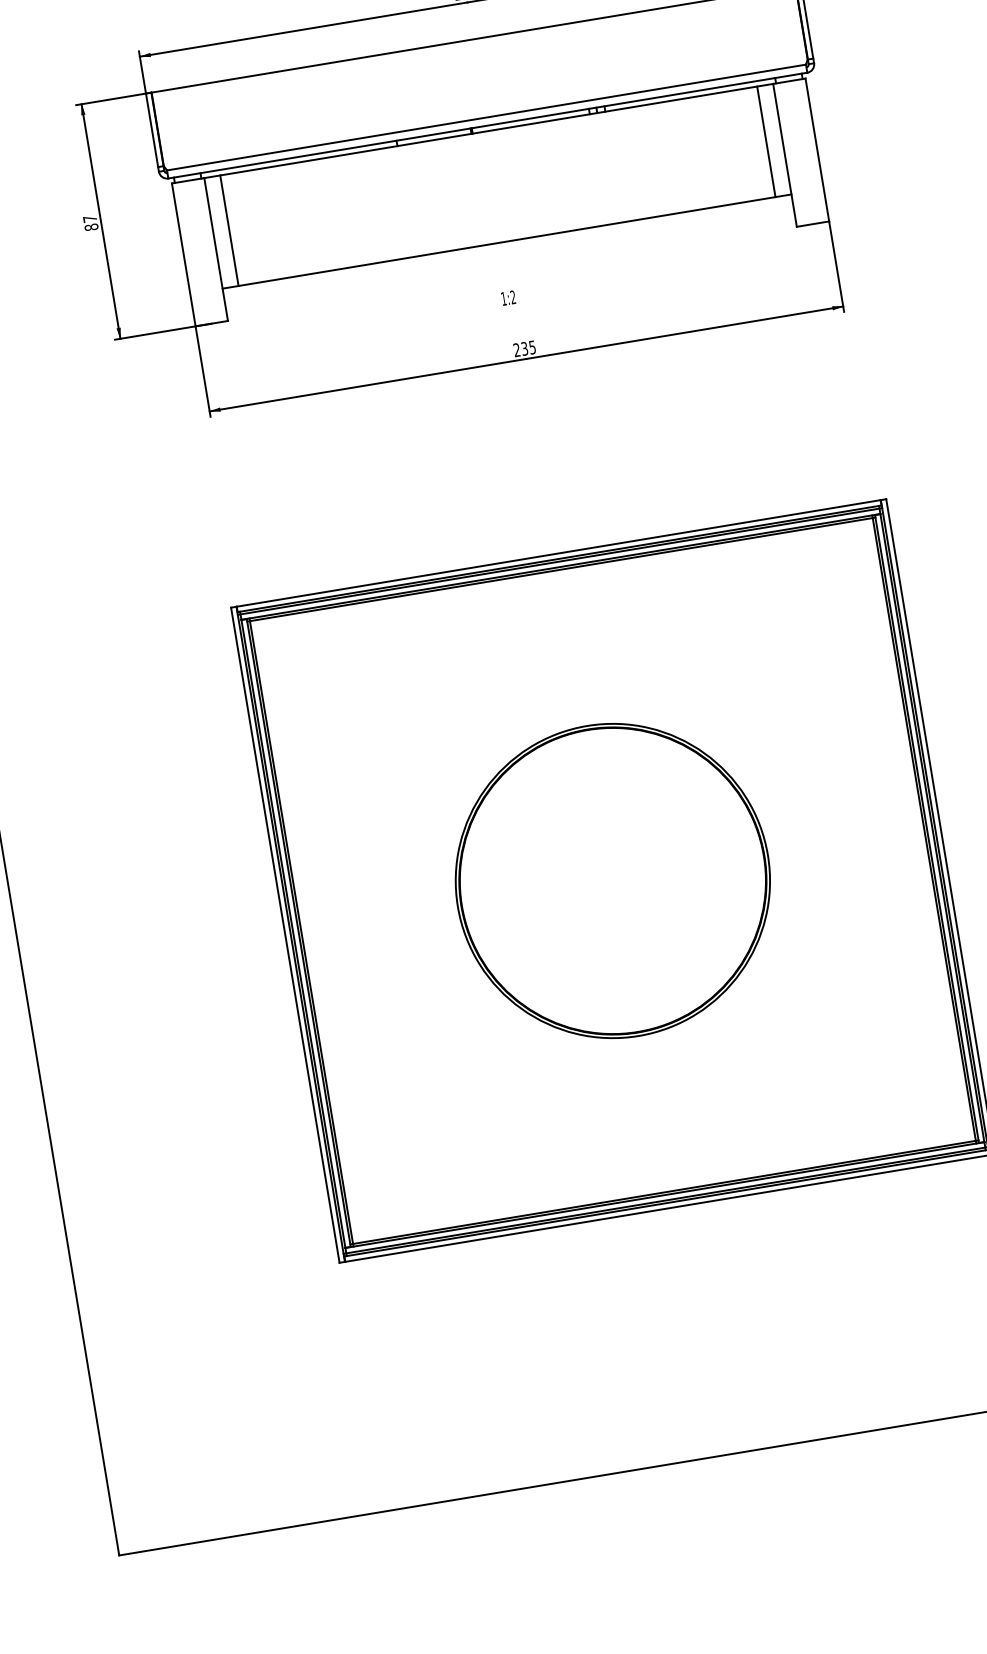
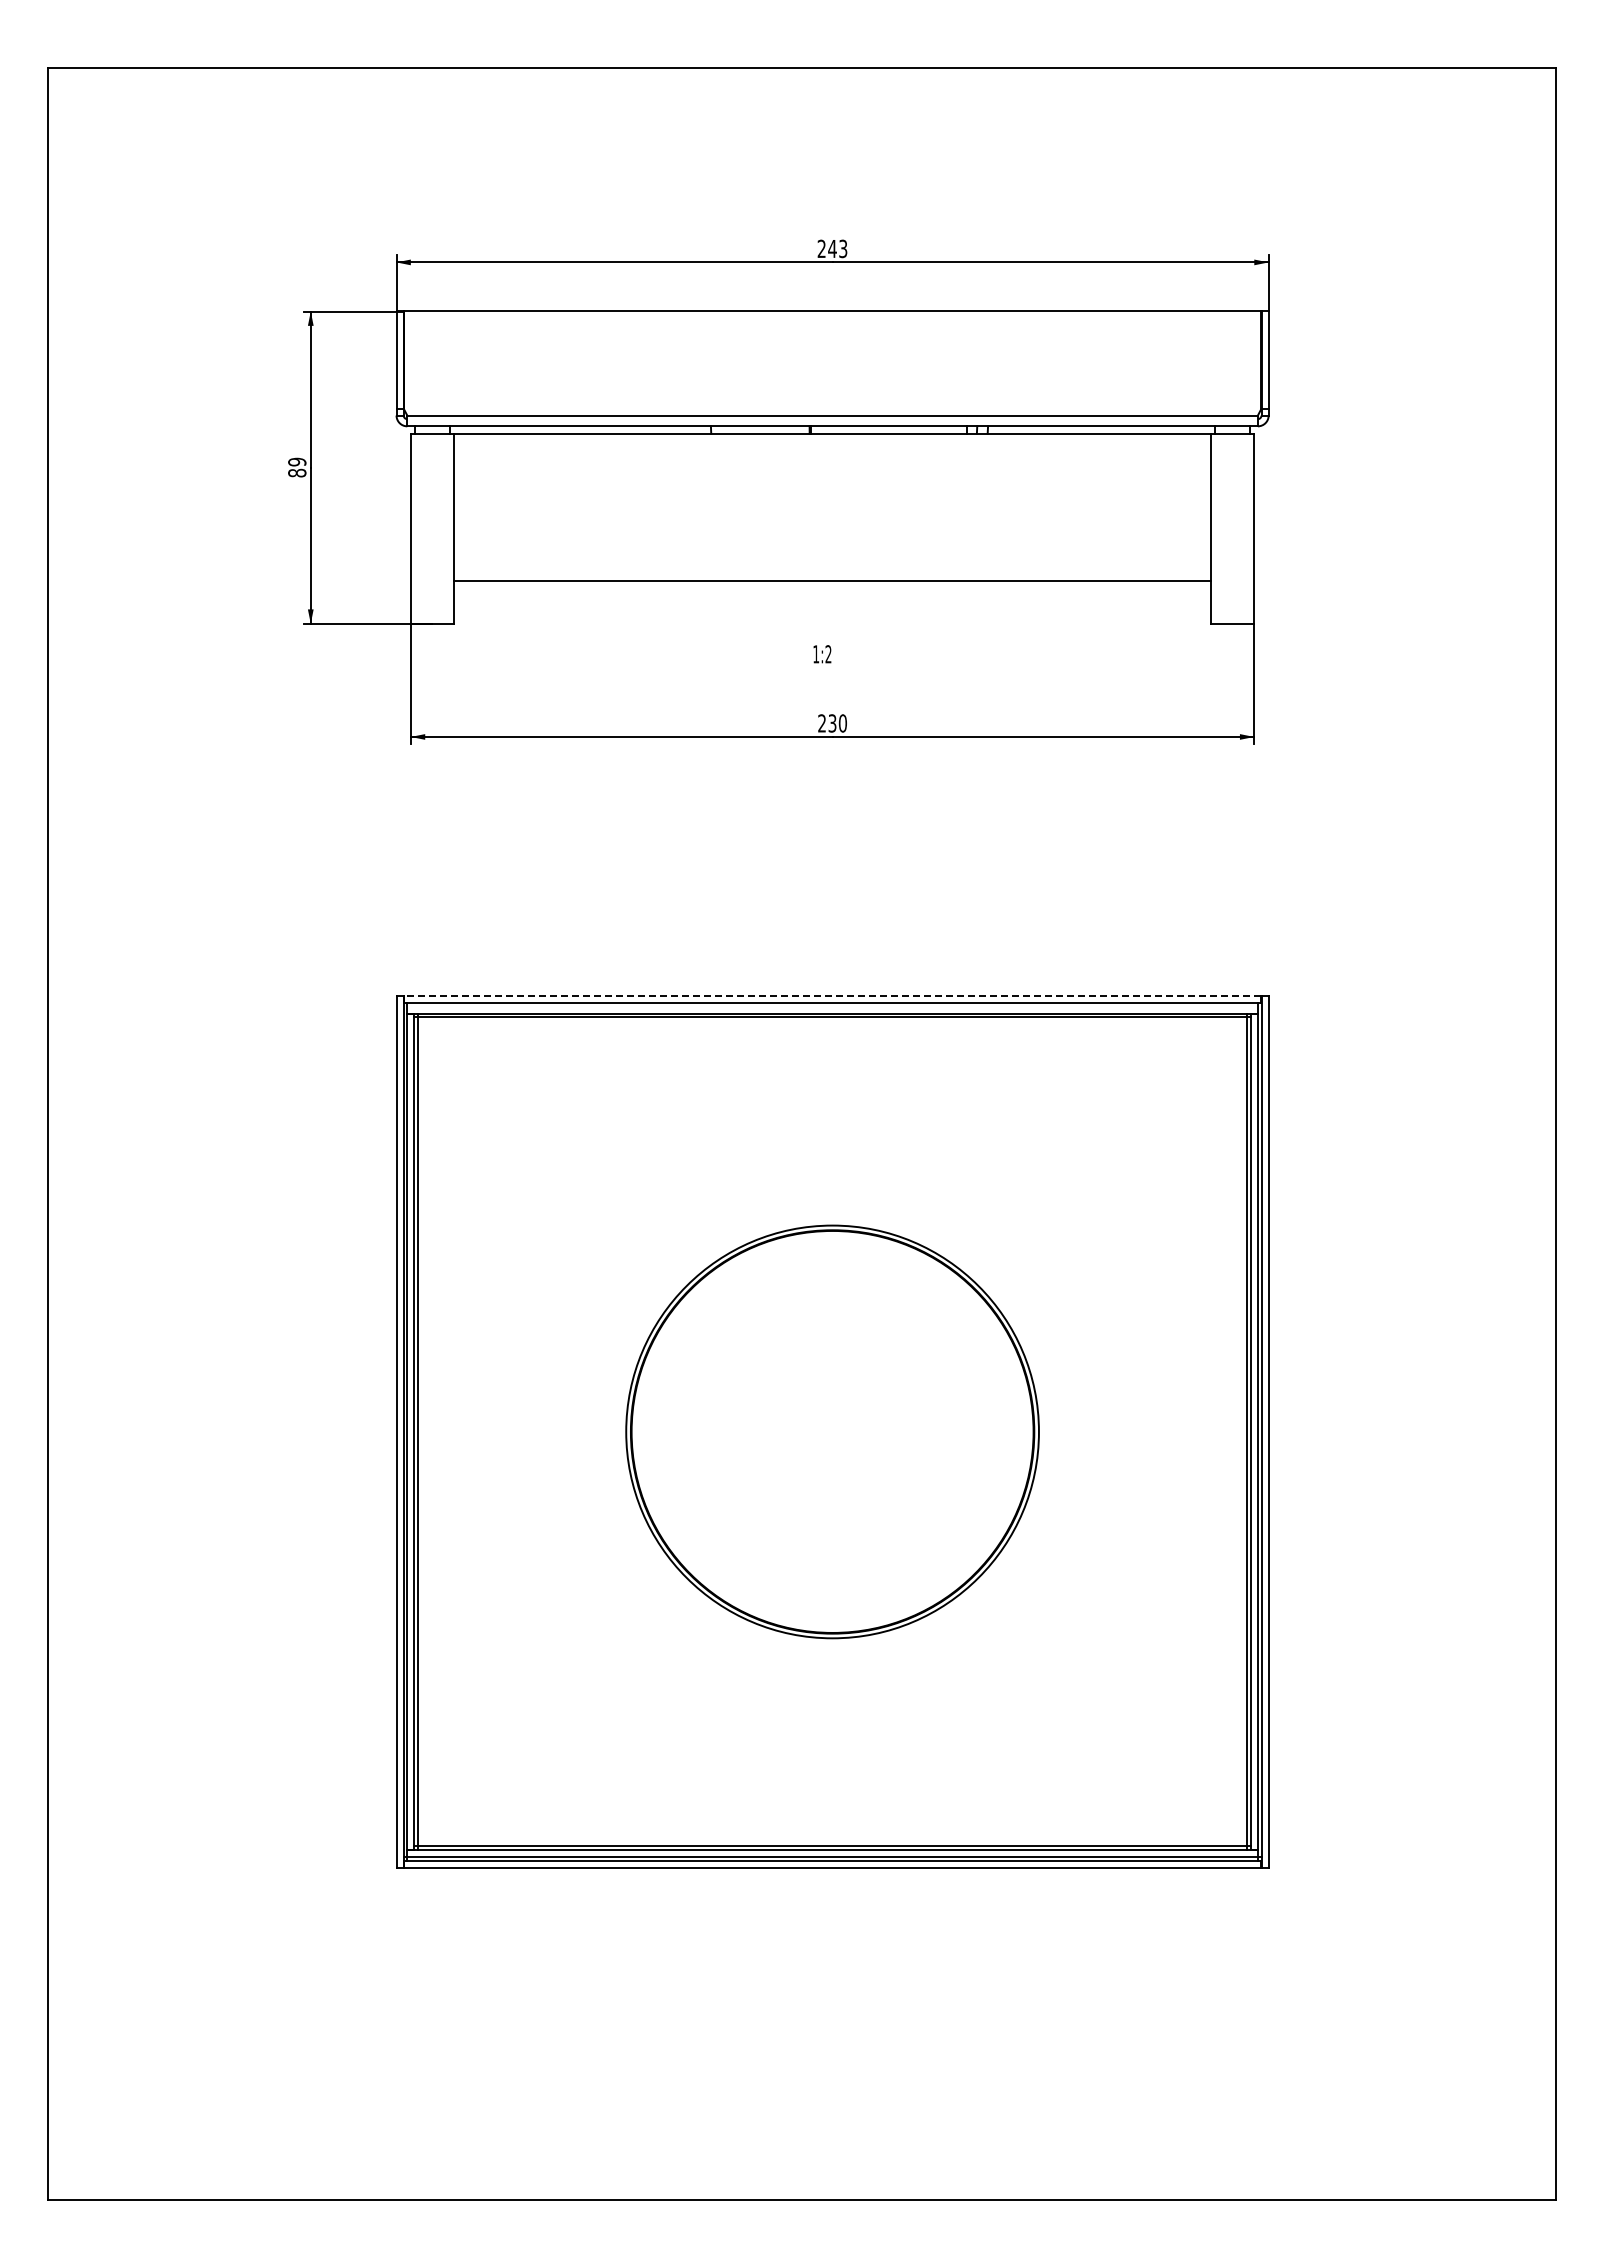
line: (766, 141) -> (1190, 506), removed
text: (90, 218) -> (297, 461), 87 -> 89
line: (229, 230) -> (475, 506), removed
text: (532, 347) -> (842, 723), 235 -> 230
line: (558, 553) -> (832, 995), solid -> dashed
line: (559, 561) -> (832, 1006), removed

